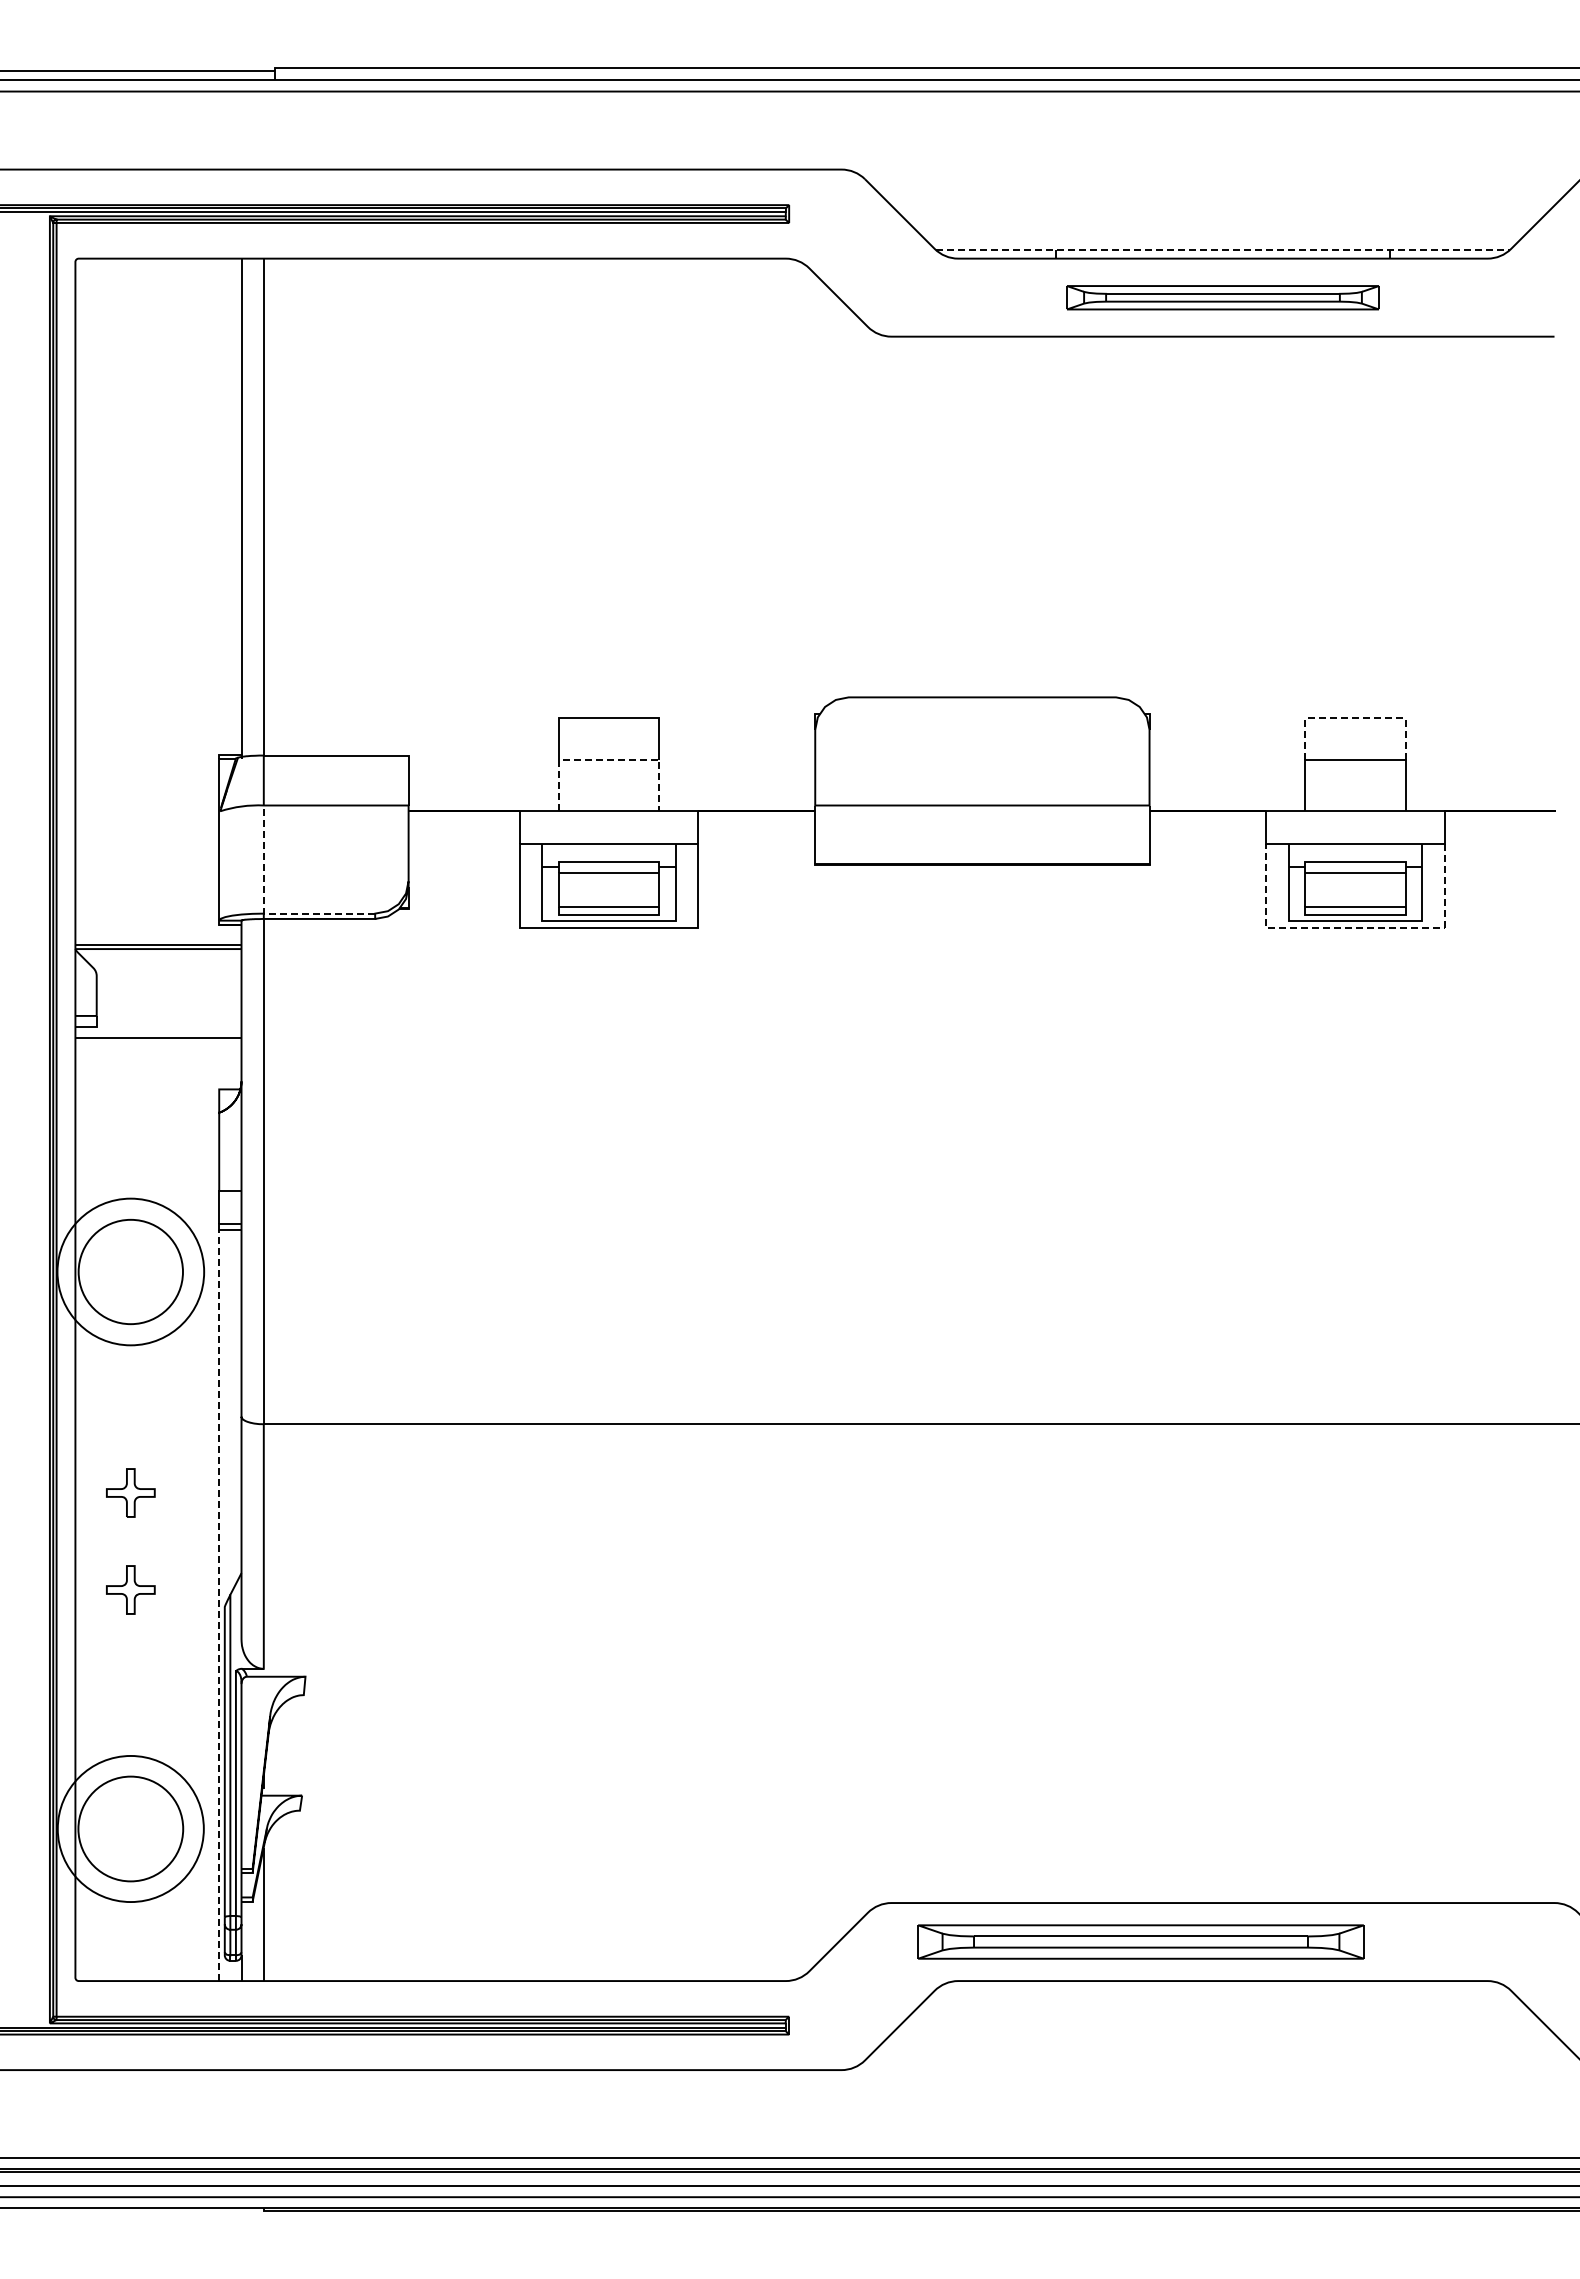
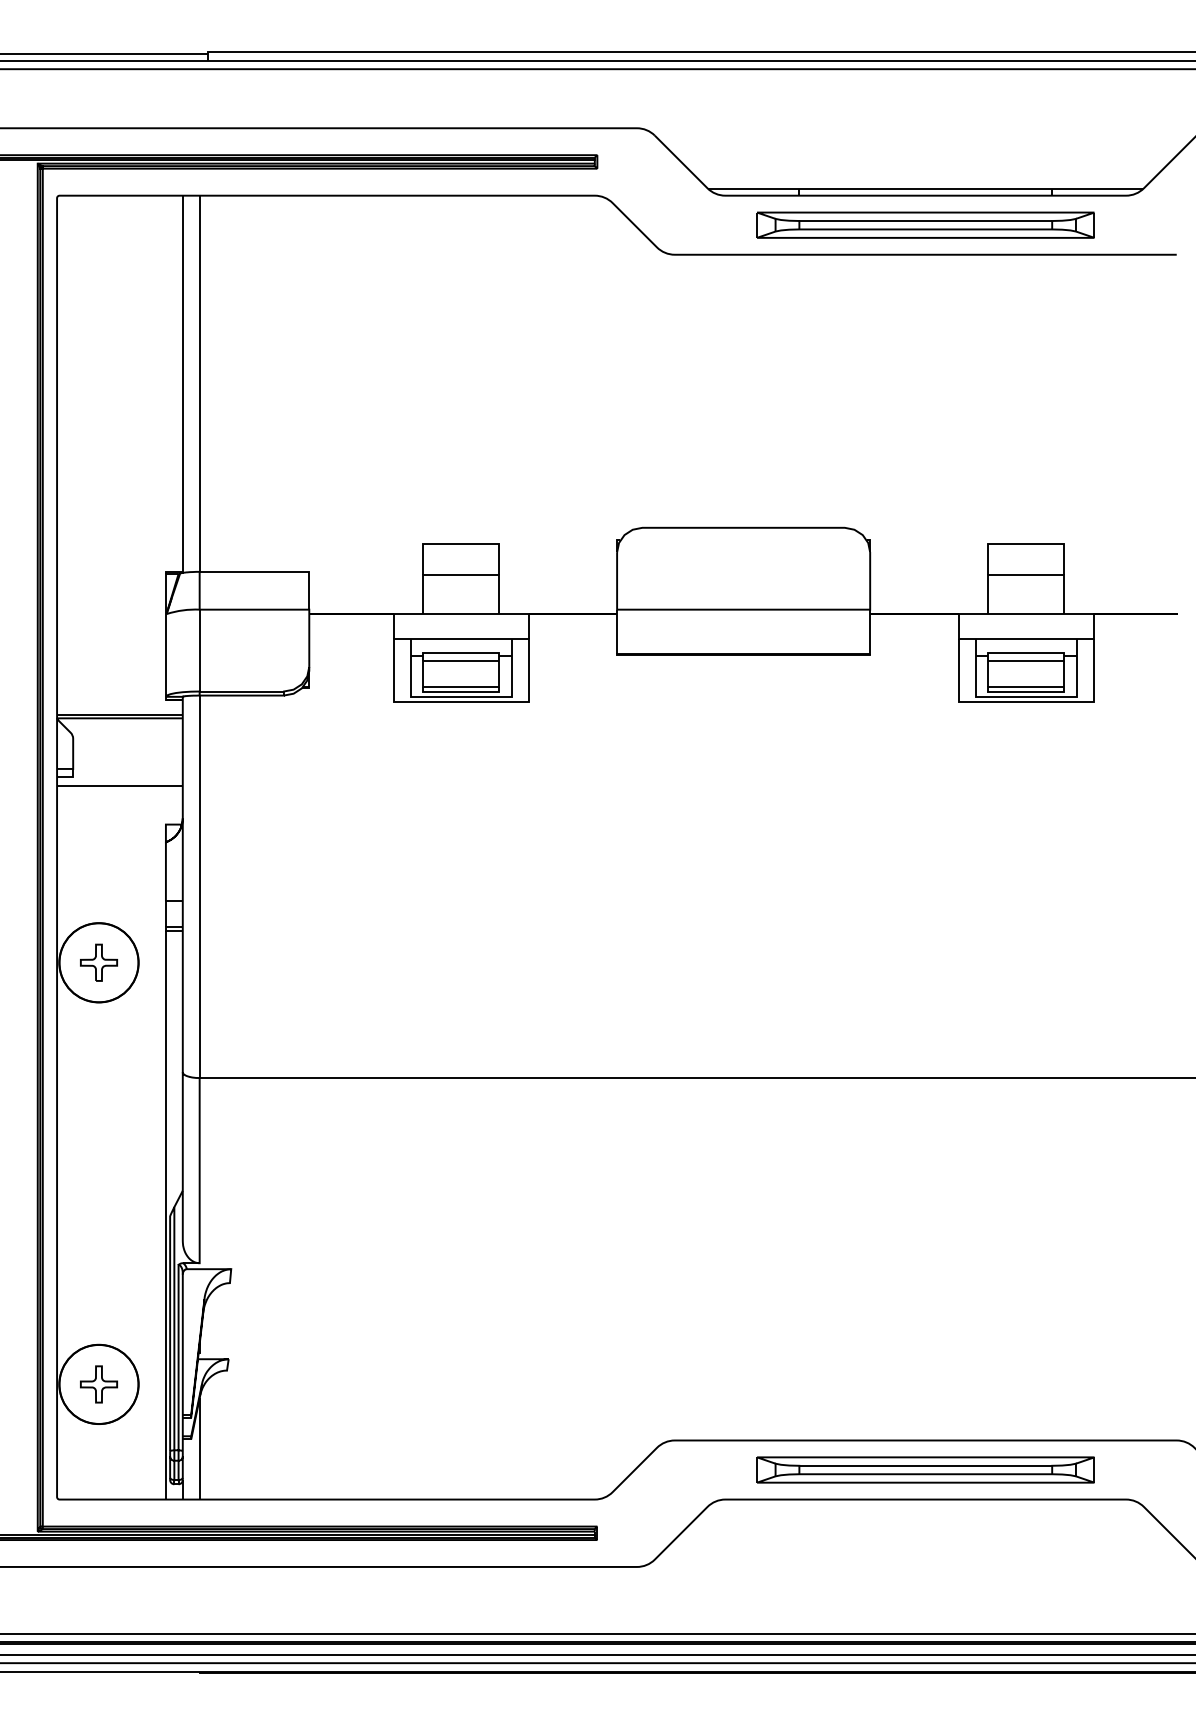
line: (1223, 249) -> (926, 188), dashed -> solid
part: (1222, 297) -> (925, 225), size x1.43
line: (1356, 718) -> (1026, 543), dashed -> solid
line: (609, 759) -> (461, 574), dashed -> solid
line: (264, 913) -> (200, 691), dashed -> solid
line: (1355, 927) -> (1026, 702), dashed -> solid
circle: (130, 1271) -> (98, 962), size x0.71
part: (130, 1492) -> (98, 962), moved
part: (130, 1589) -> (98, 1384), moved
line: (219, 1605) -> (166, 1215), dashed -> solid
circle: (130, 1828) -> (98, 1384), size x0.71
part: (1140, 1941) -> (925, 1469), moved

